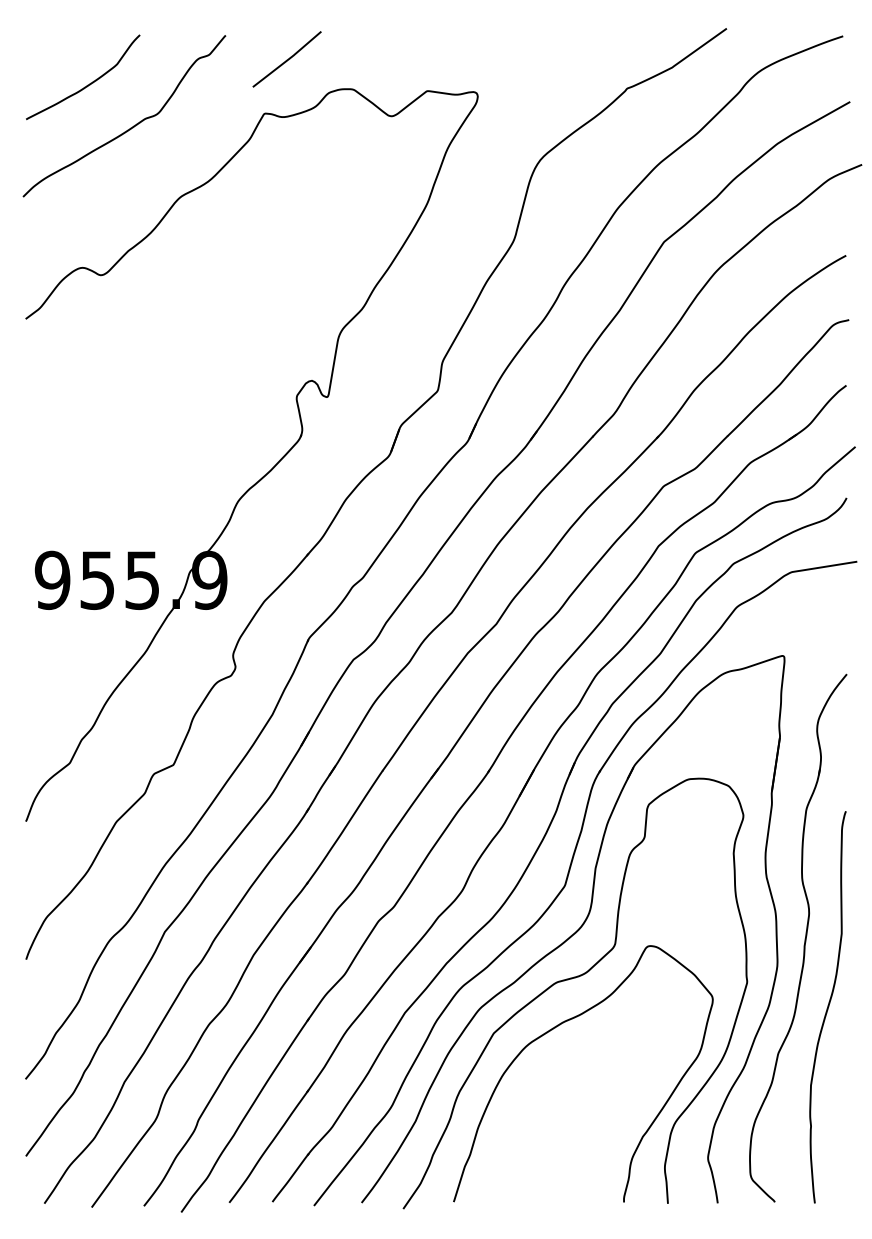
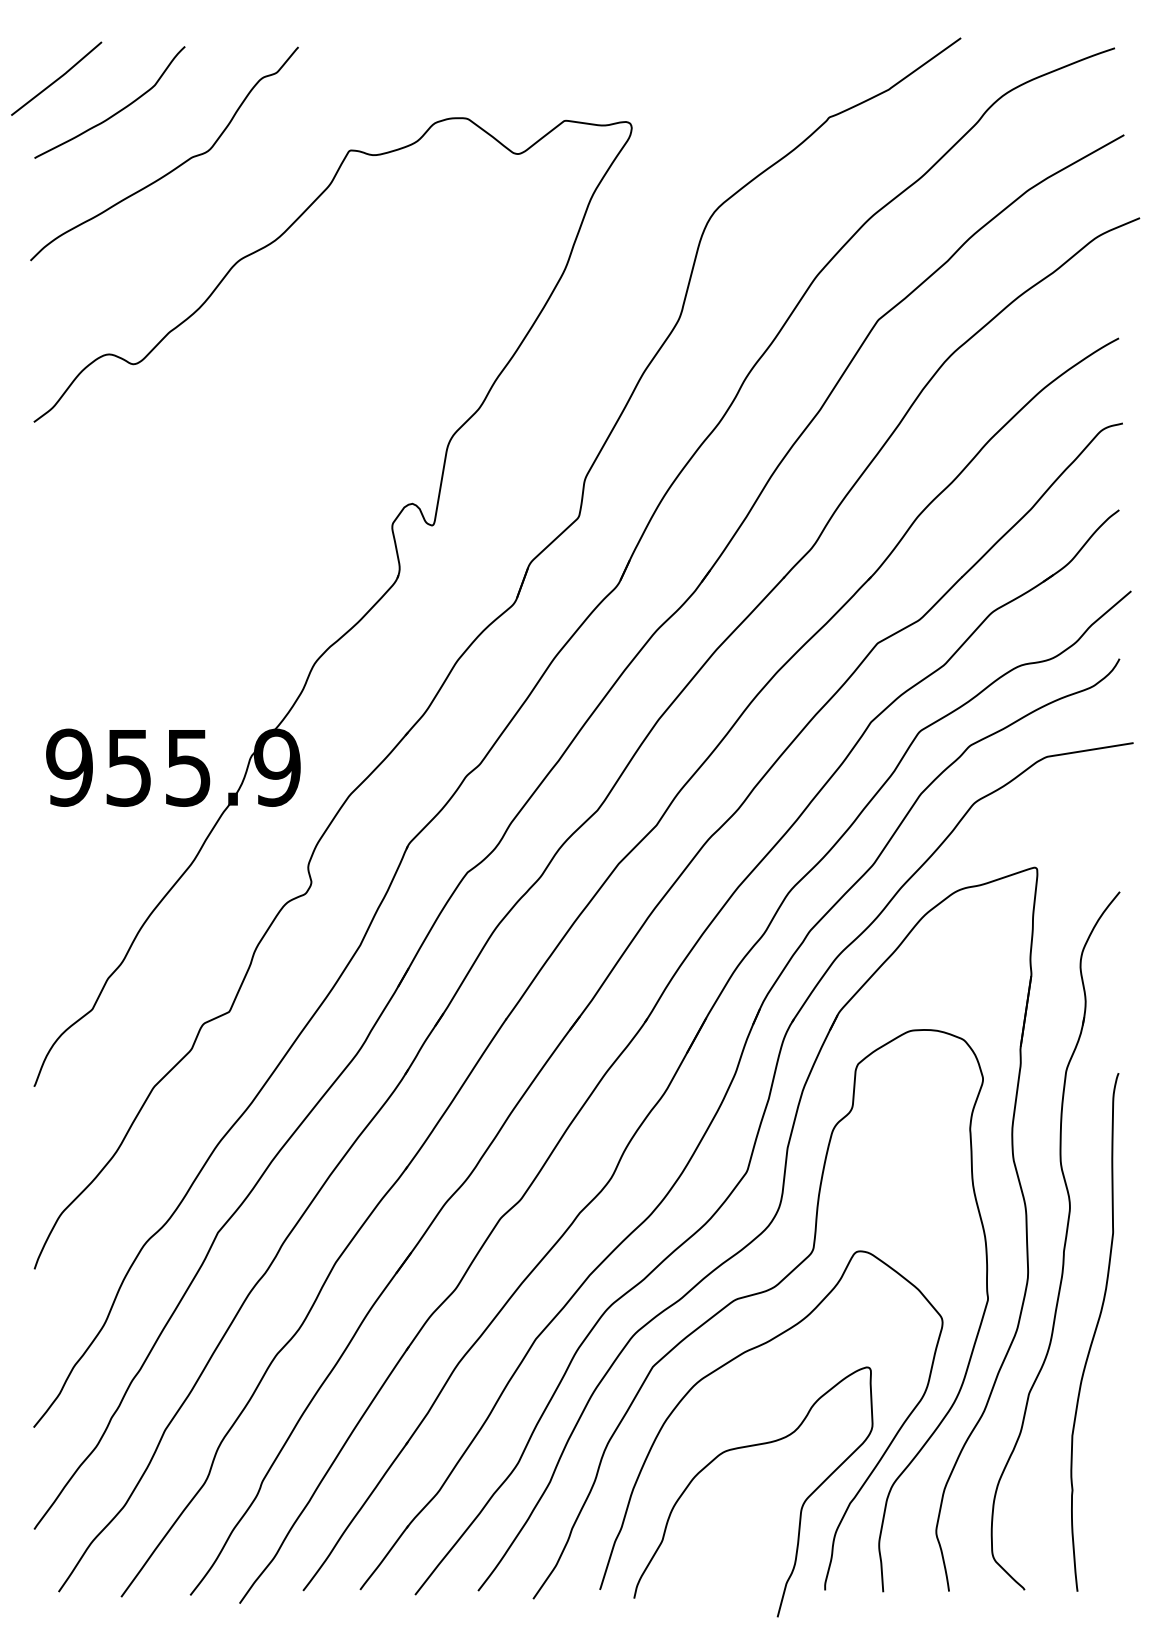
curve: (287, 59) -> (57, 78), moved
curve: (562, 1095) -> (743, 1448), added

